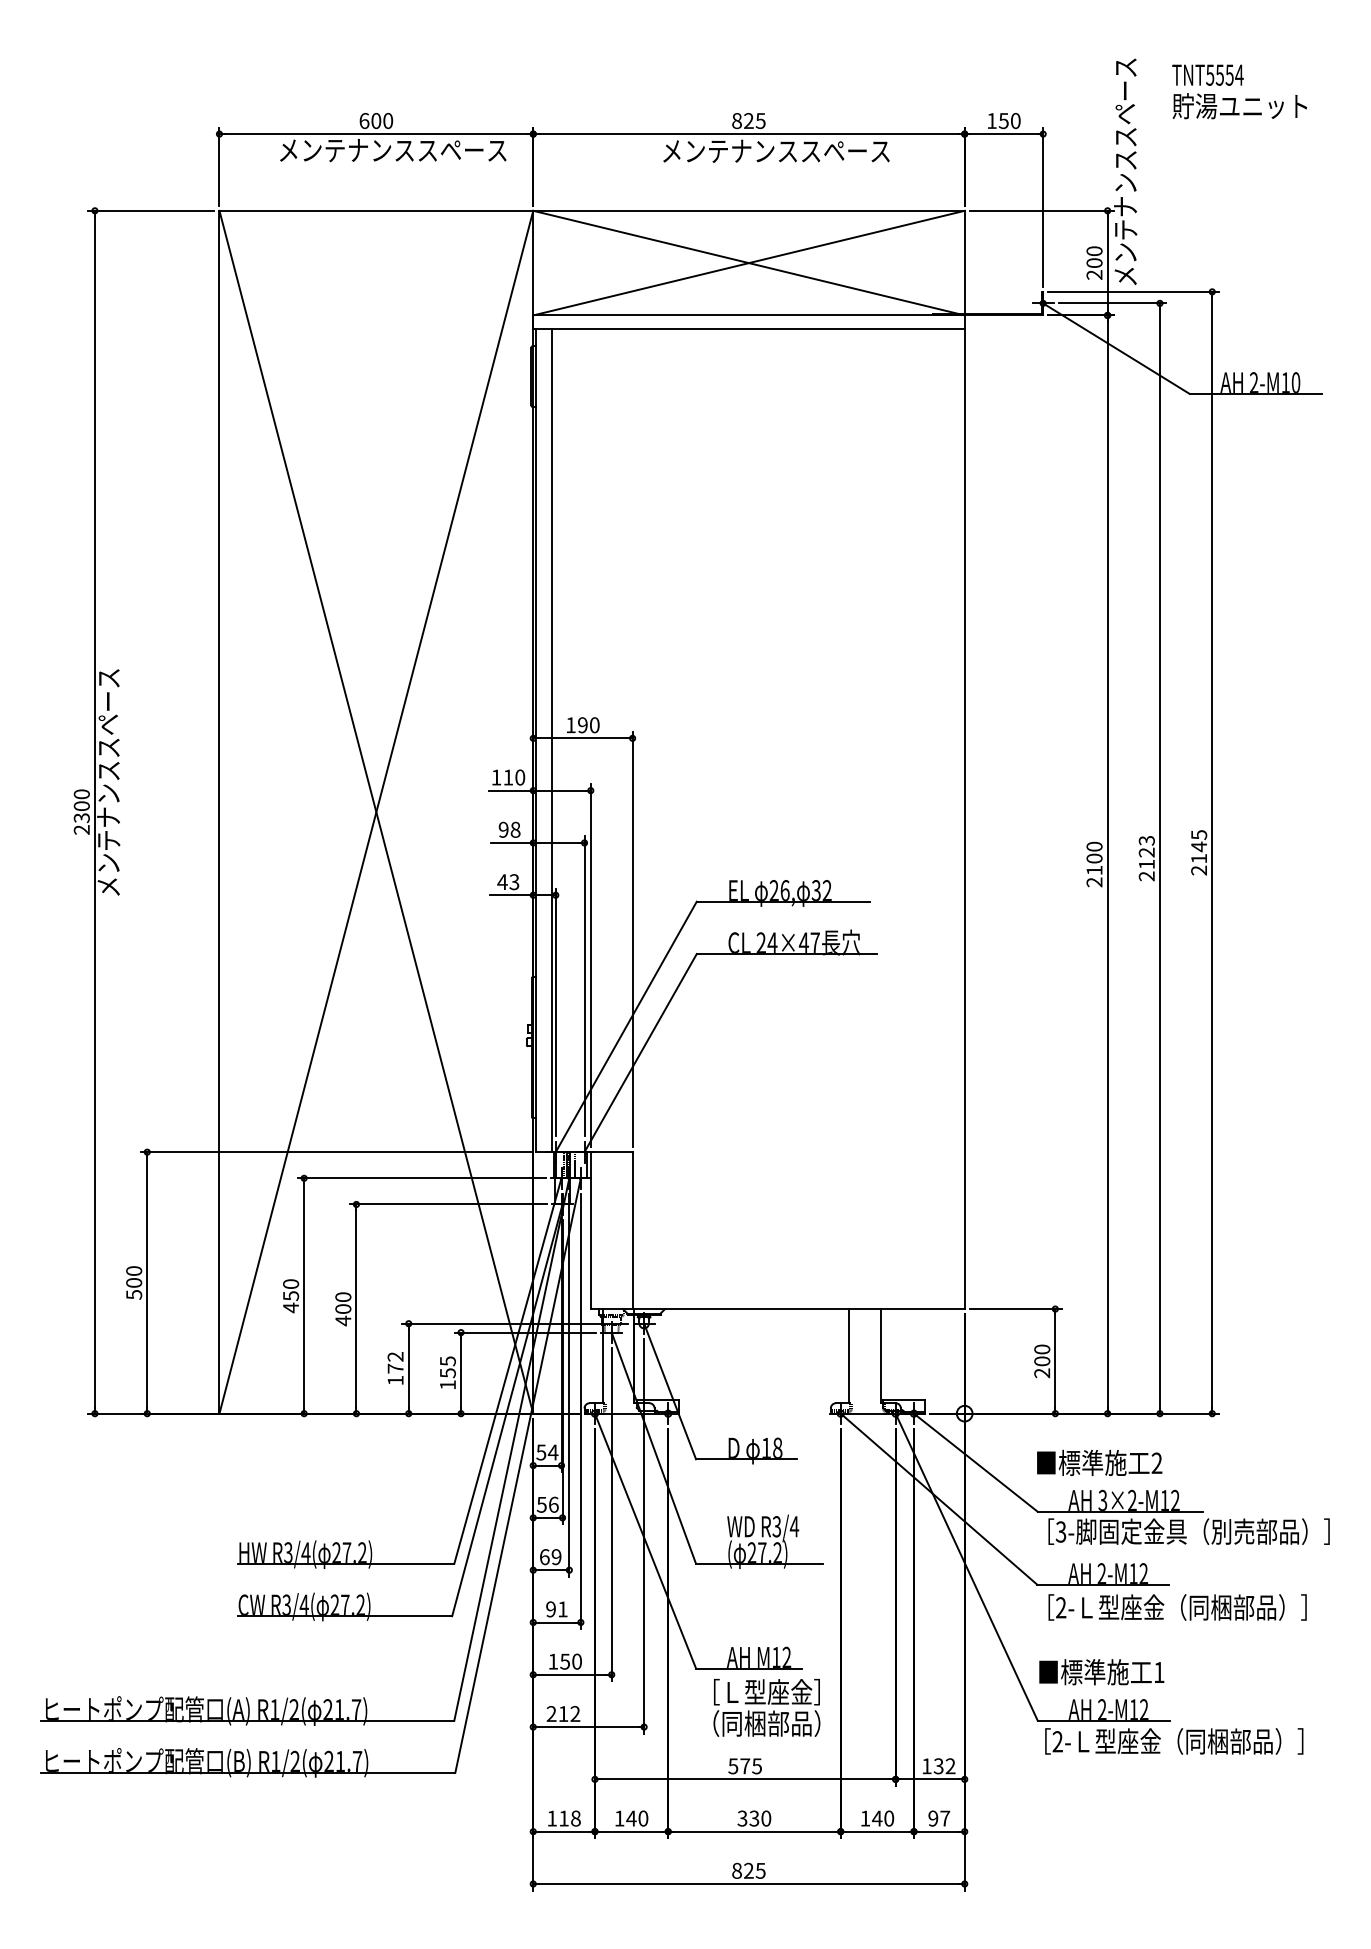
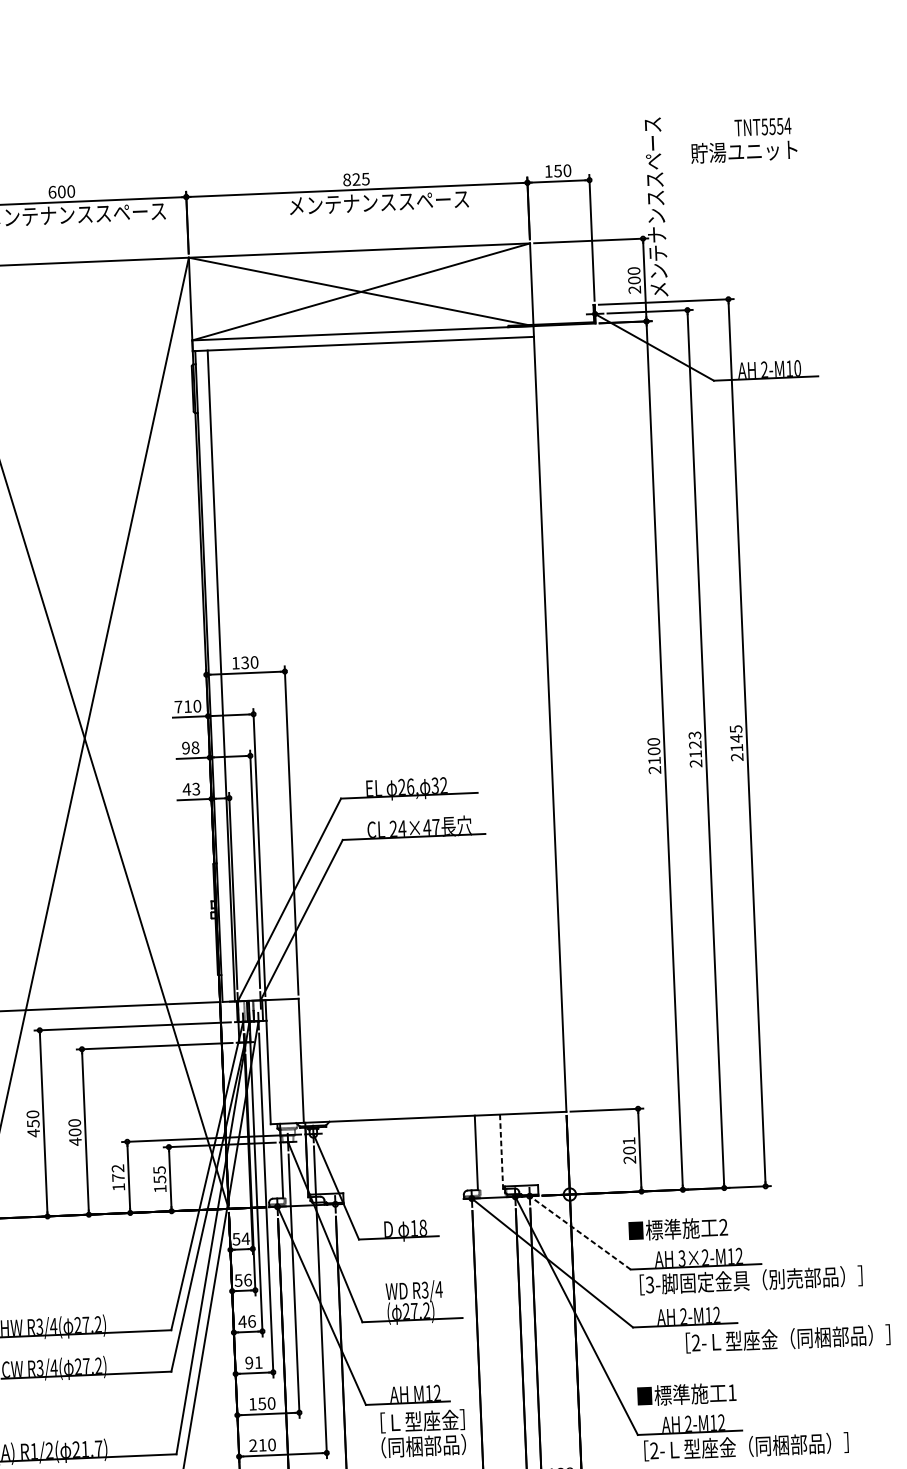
text: (1207, 74) -> (762, 126), moved
text: (582, 725) -> (244, 663), 190 -> 130
text: (496, 777) -> (178, 707), 110 -> 710
text: (1042, 1349) -> (629, 1141), 200 -> 201
line: (880, 1356) -> (501, 1152), solid -> dashed
line: (975, 1462) -> (580, 1232), solid -> dashed
text: (550, 1557) -> (247, 1321), 69 -> 46
text: (1177, 1607) -> (788, 1338), moved
text: (575, 1714) -> (272, 1445), 212 -> 210

